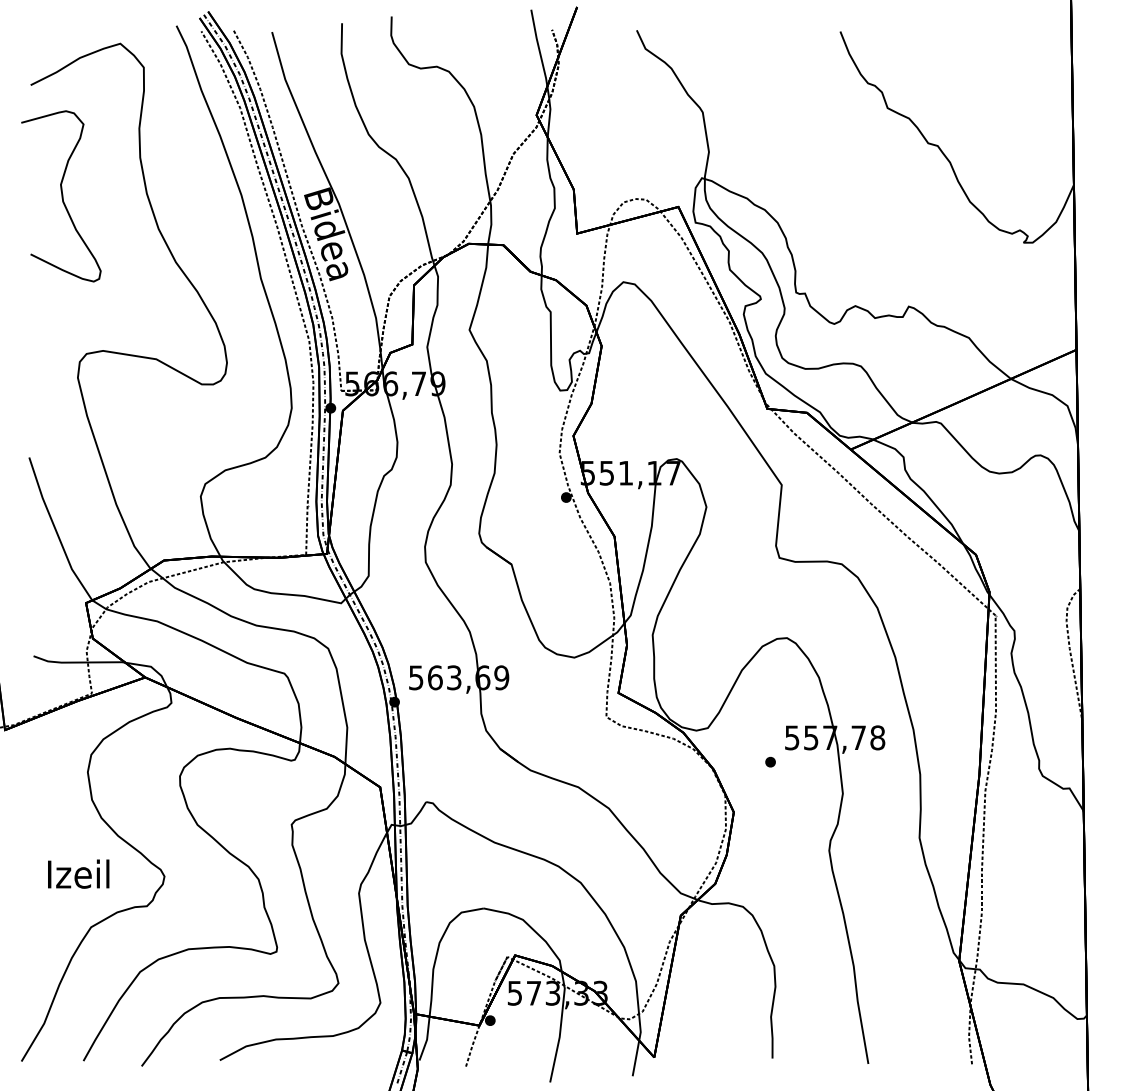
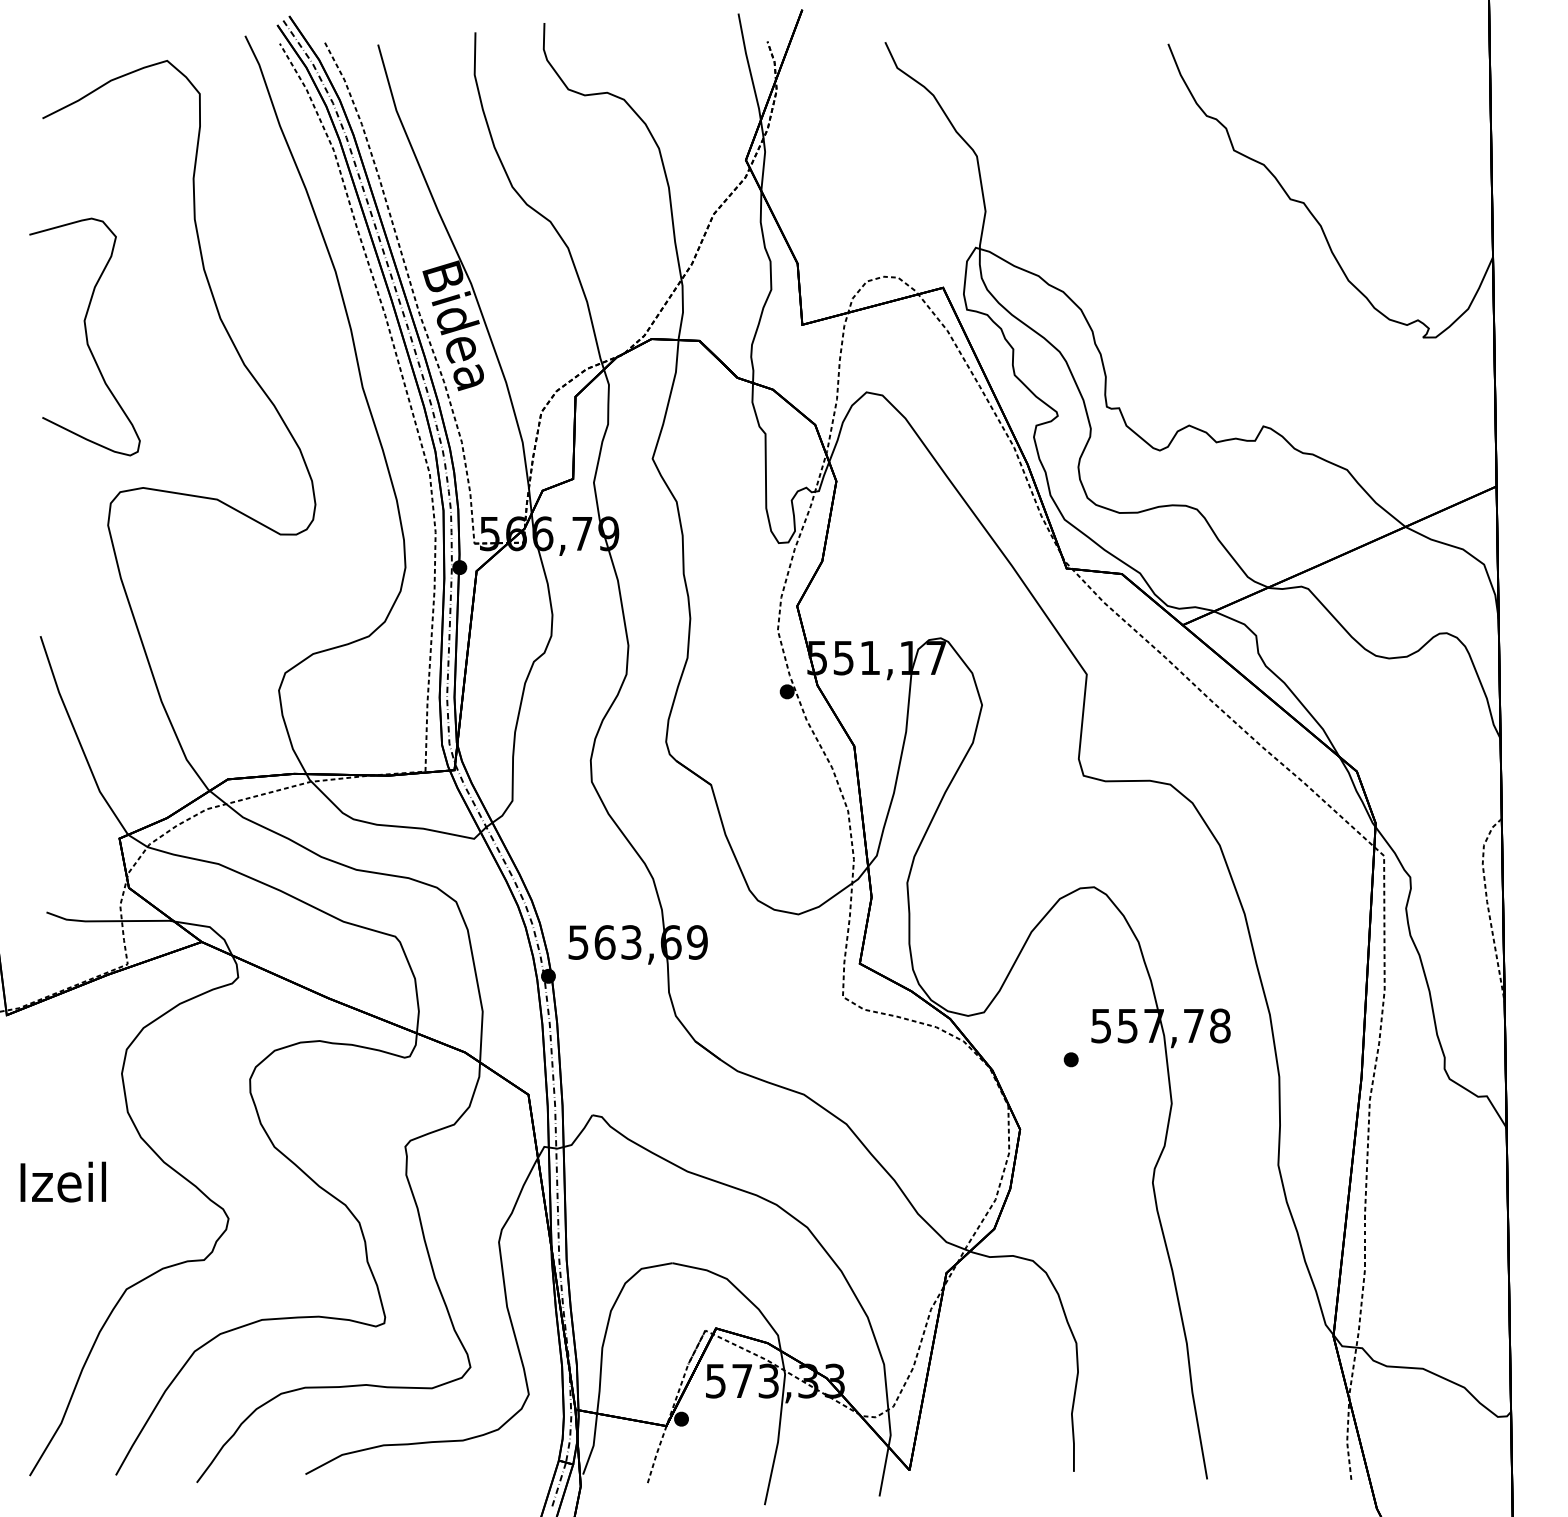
curve: (61, 196) -> (85, 337), moved
text: (78, 873) -> (63, 1181), moved

